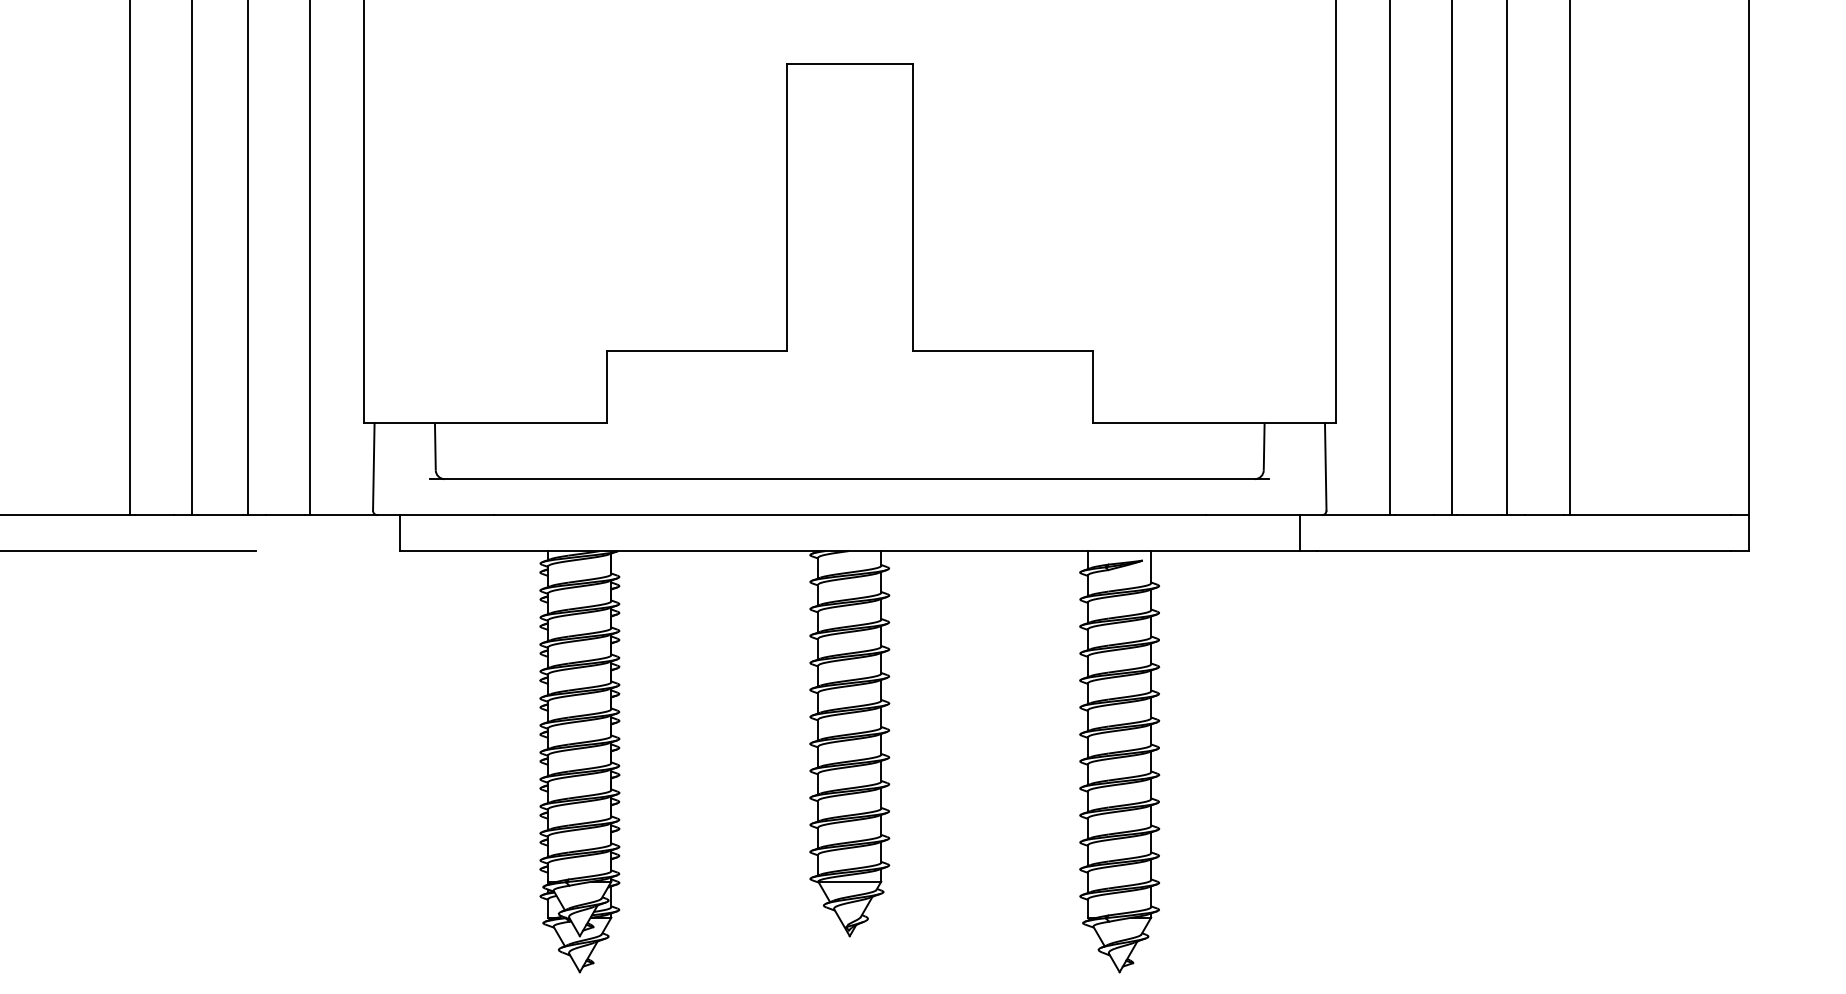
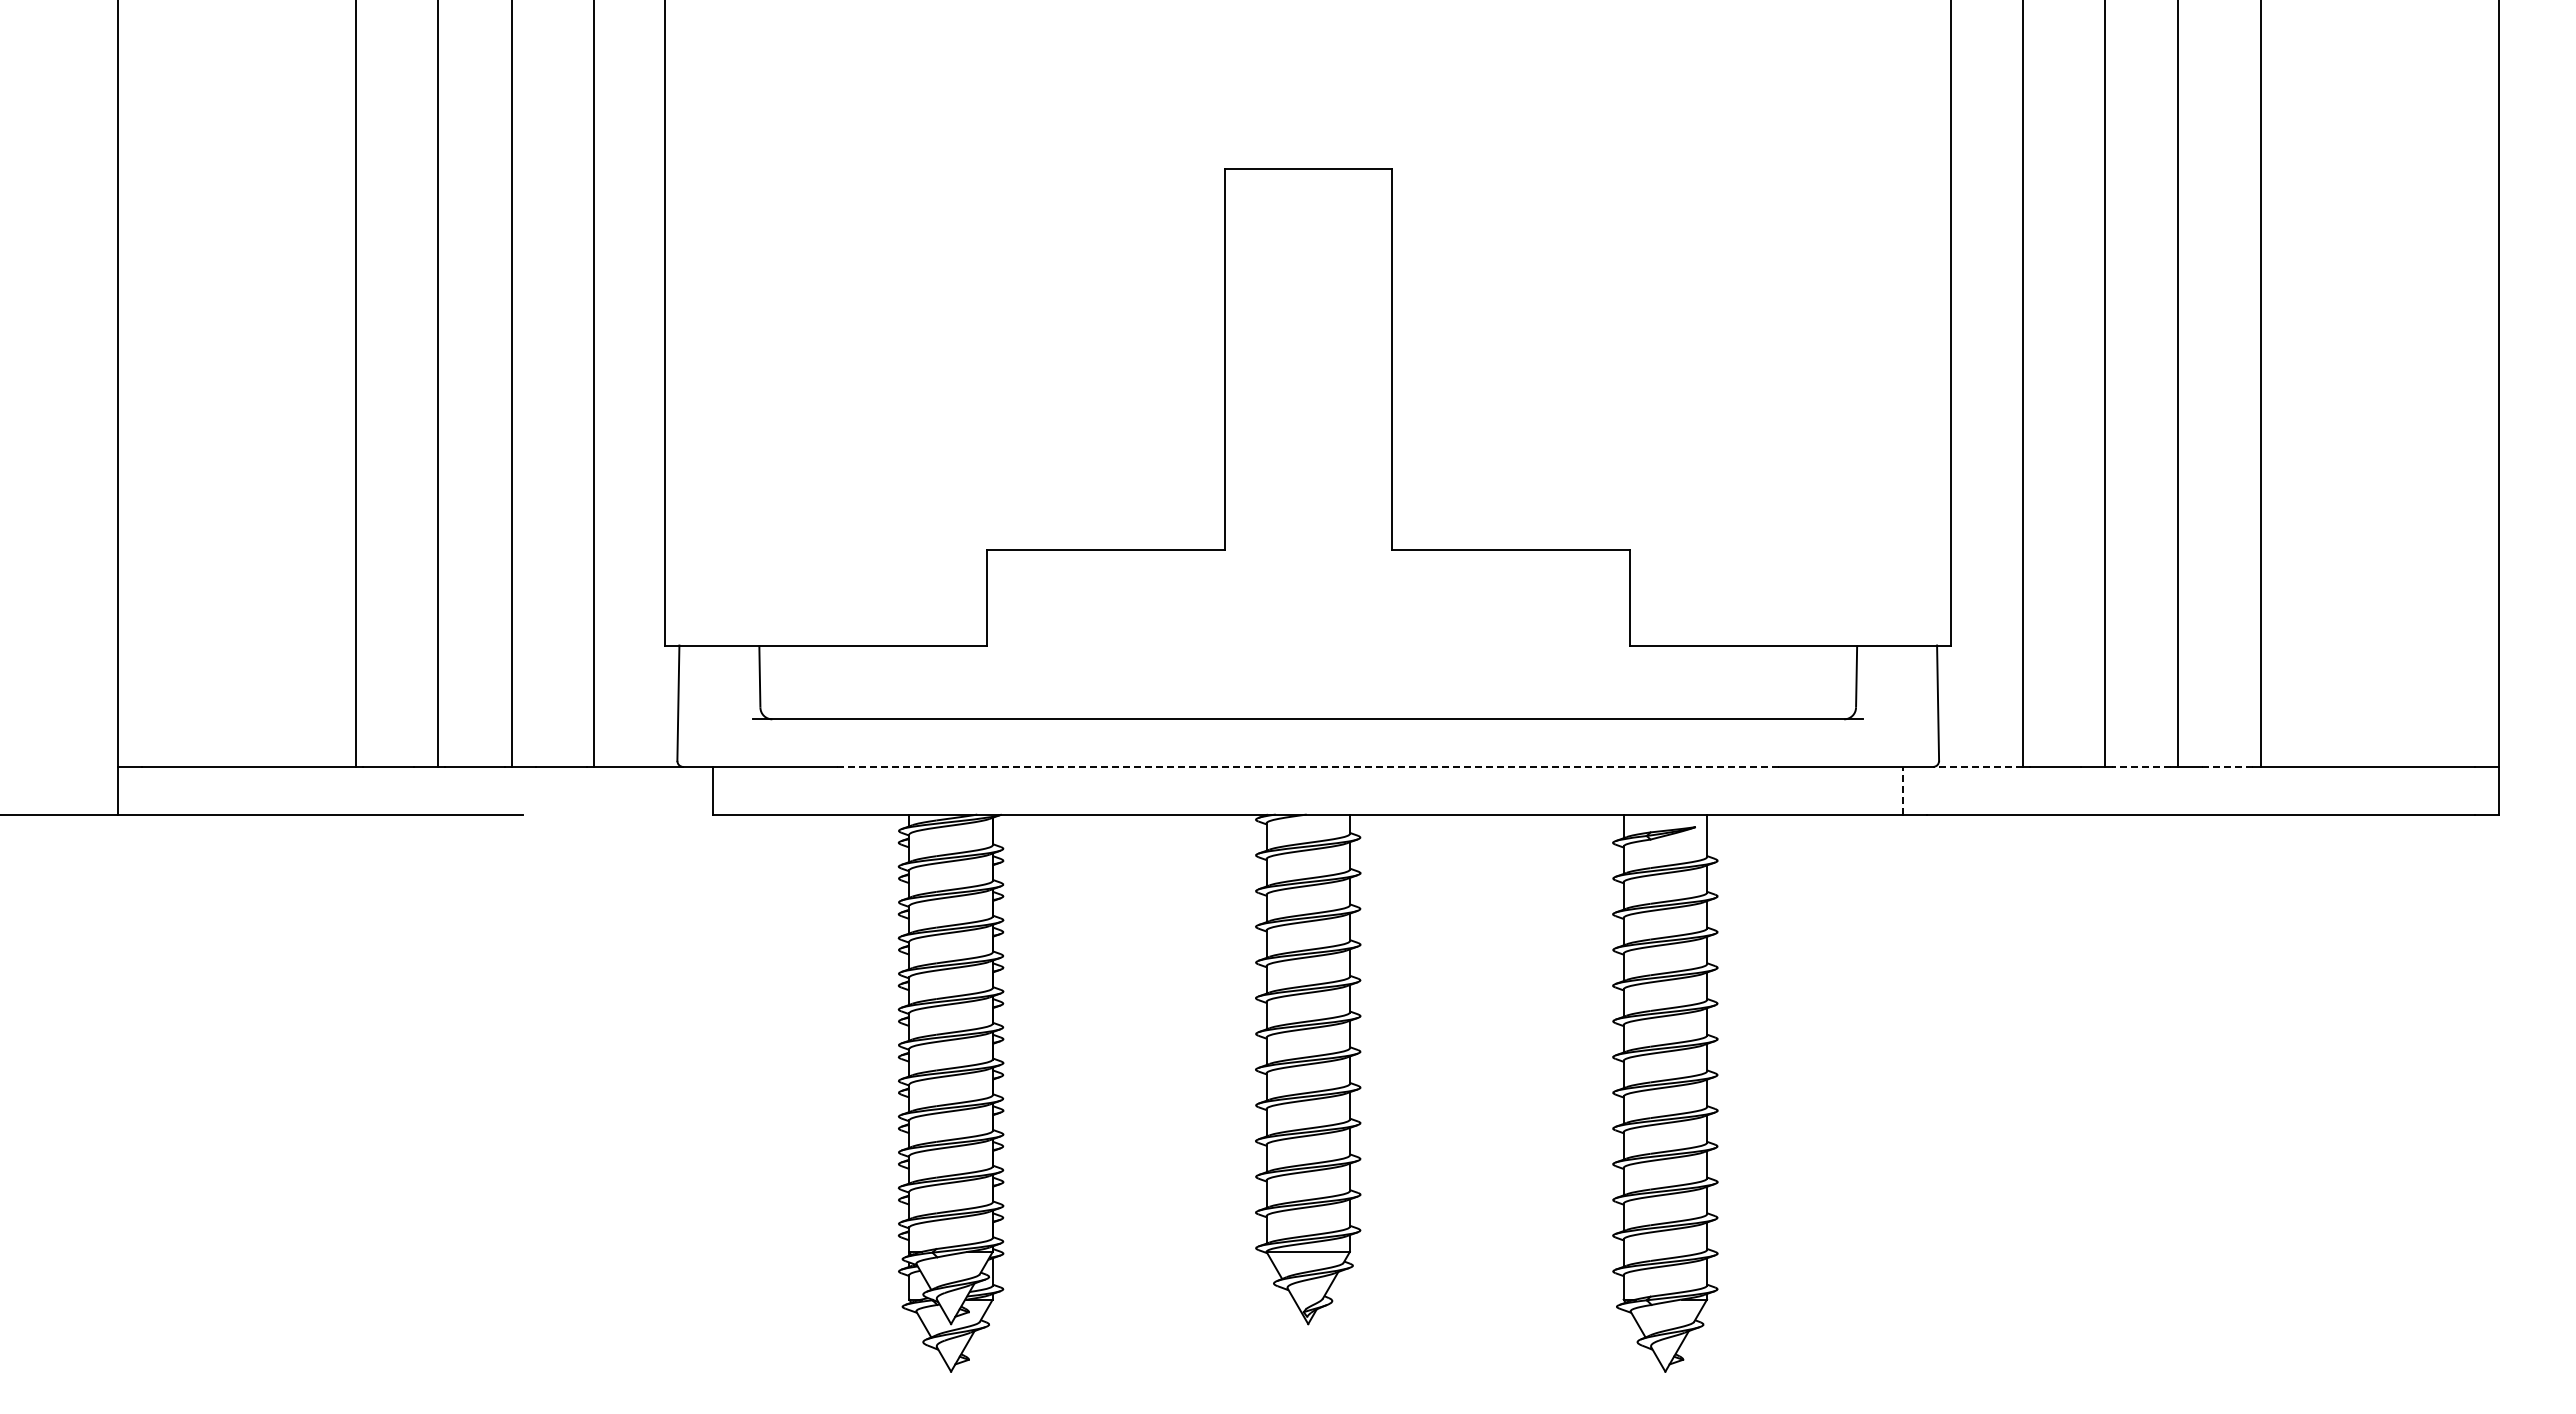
line: (849, 514) -> (1308, 766), solid -> dashed
line: (1355, 514) -> (1977, 766), solid -> dashed
line: (1479, 514) -> (2141, 766), solid -> dashed
line: (1544, 514) -> (2227, 766), solid -> dashed
line: (1299, 532) -> (1903, 790), solid -> dashed

